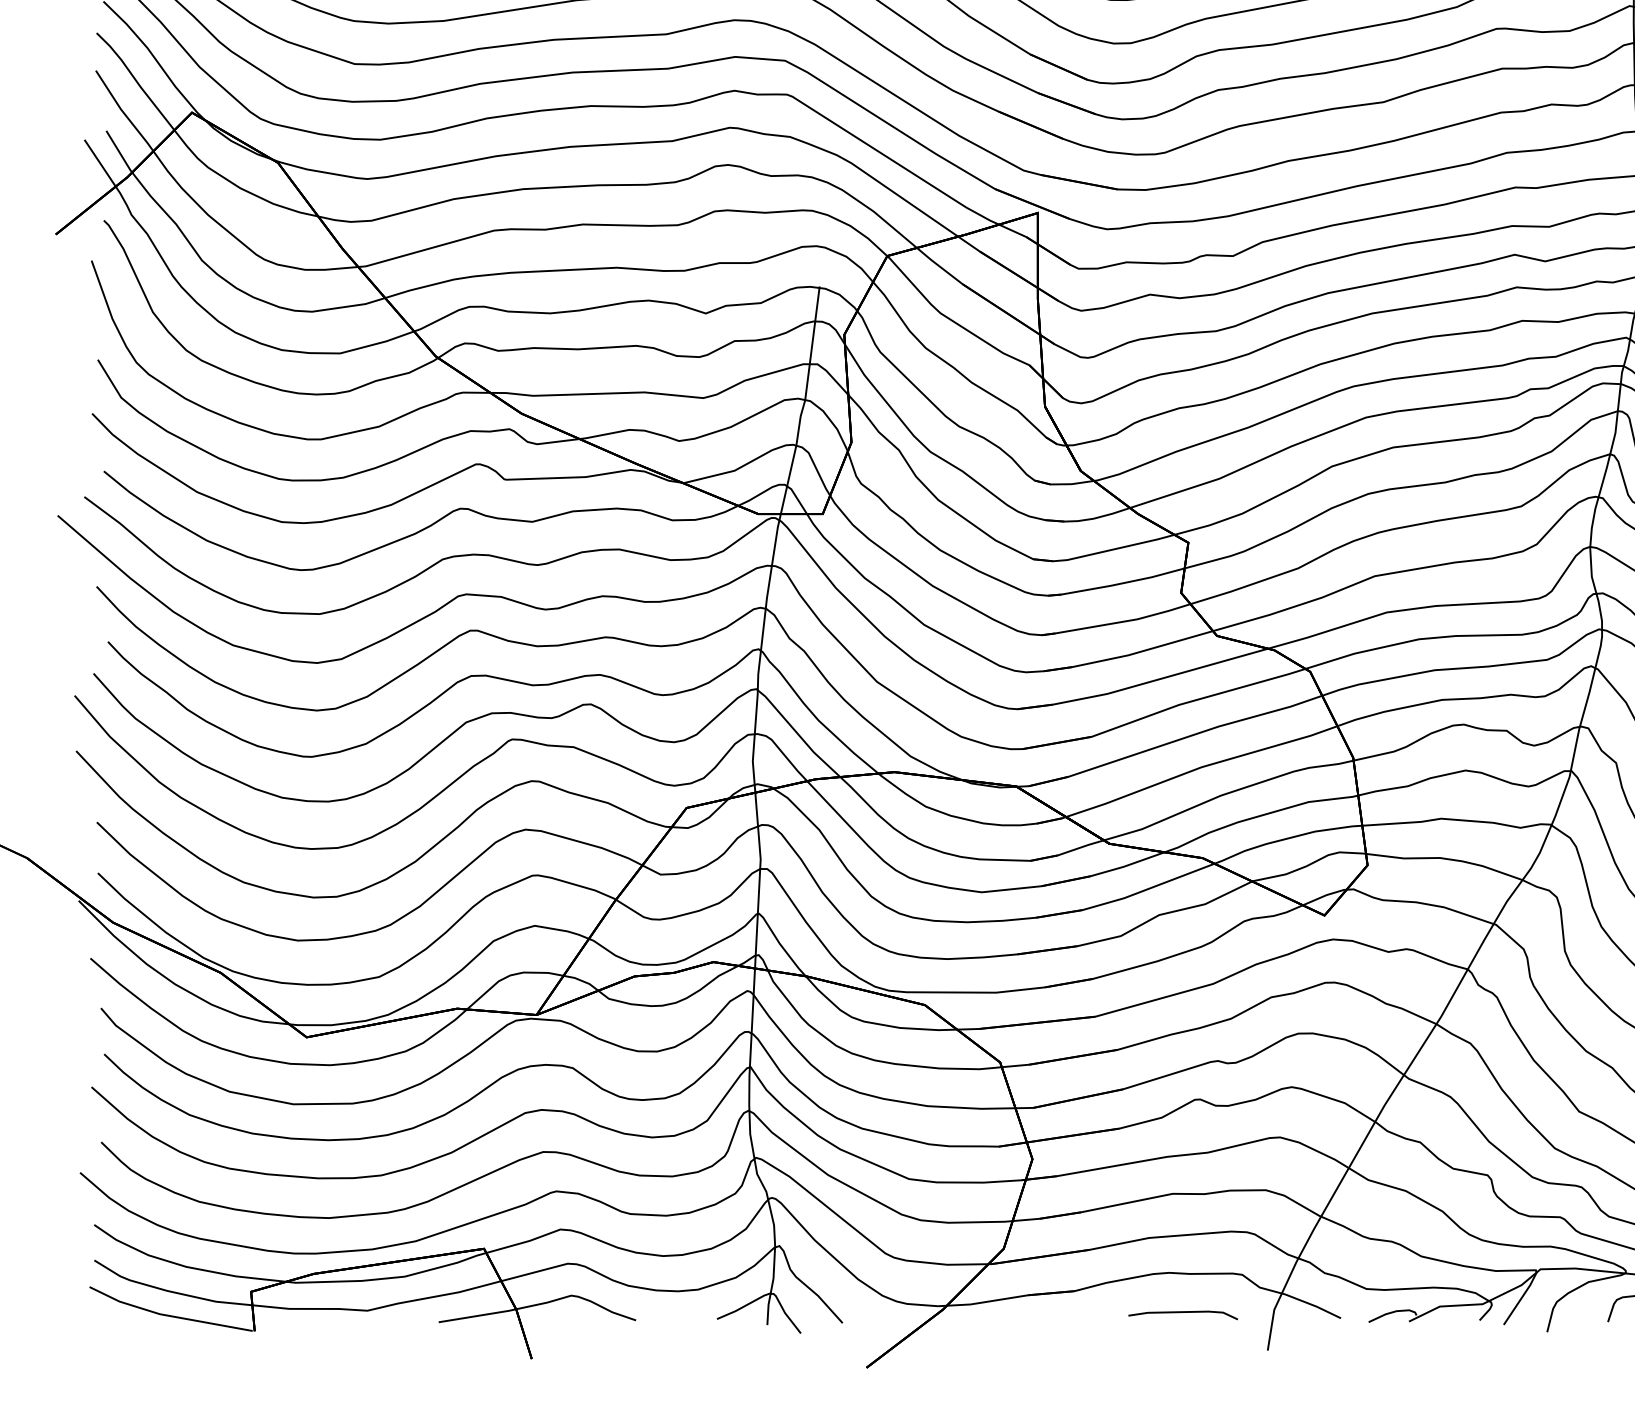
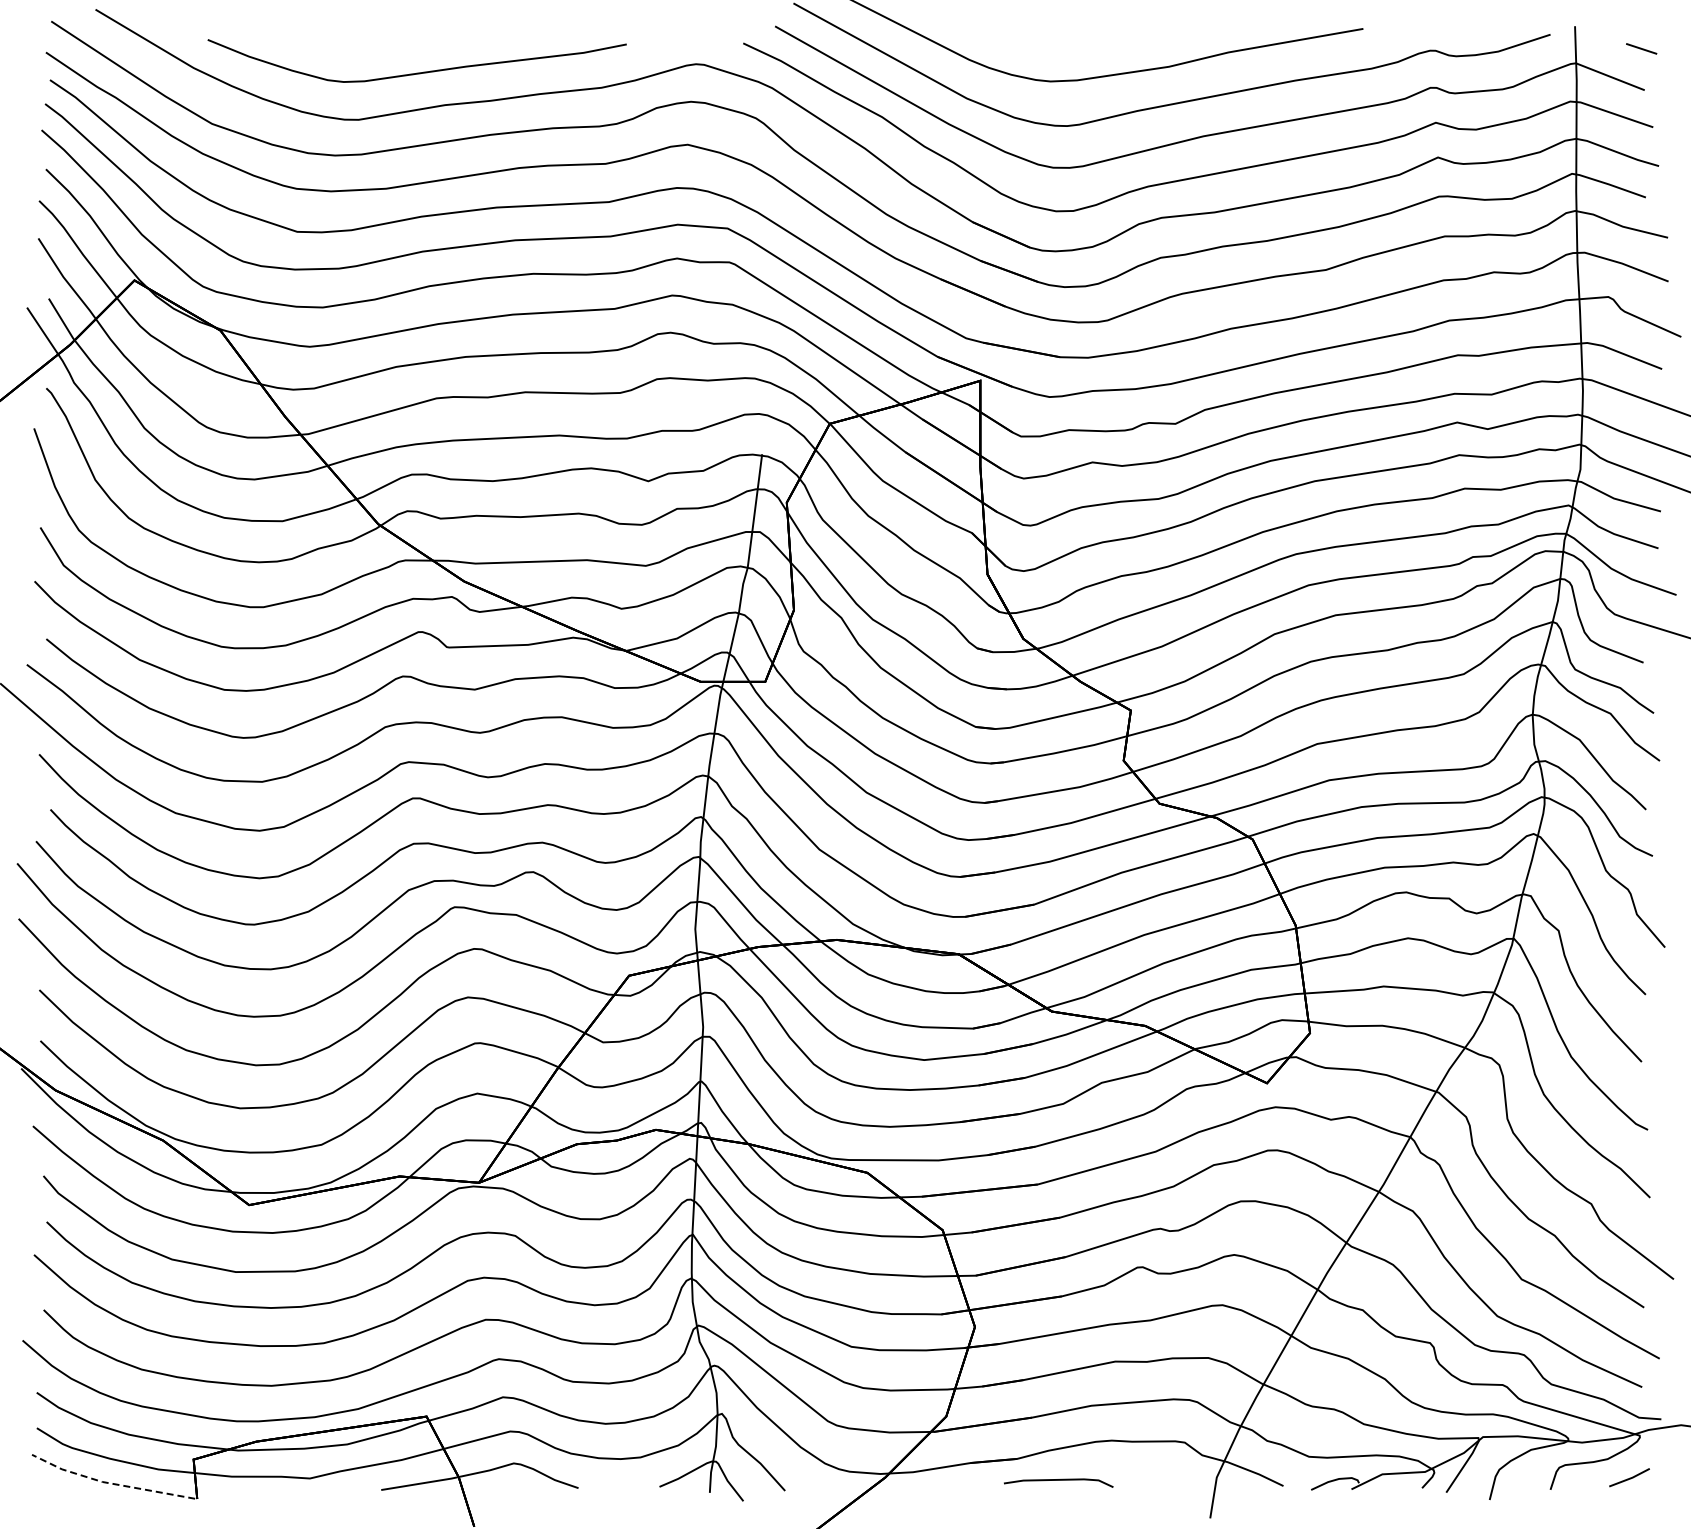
line: (1183, 1312) -> (1058, 1480), moved
line: (168, 1315) -> (110, 1483), solid -> dashed

